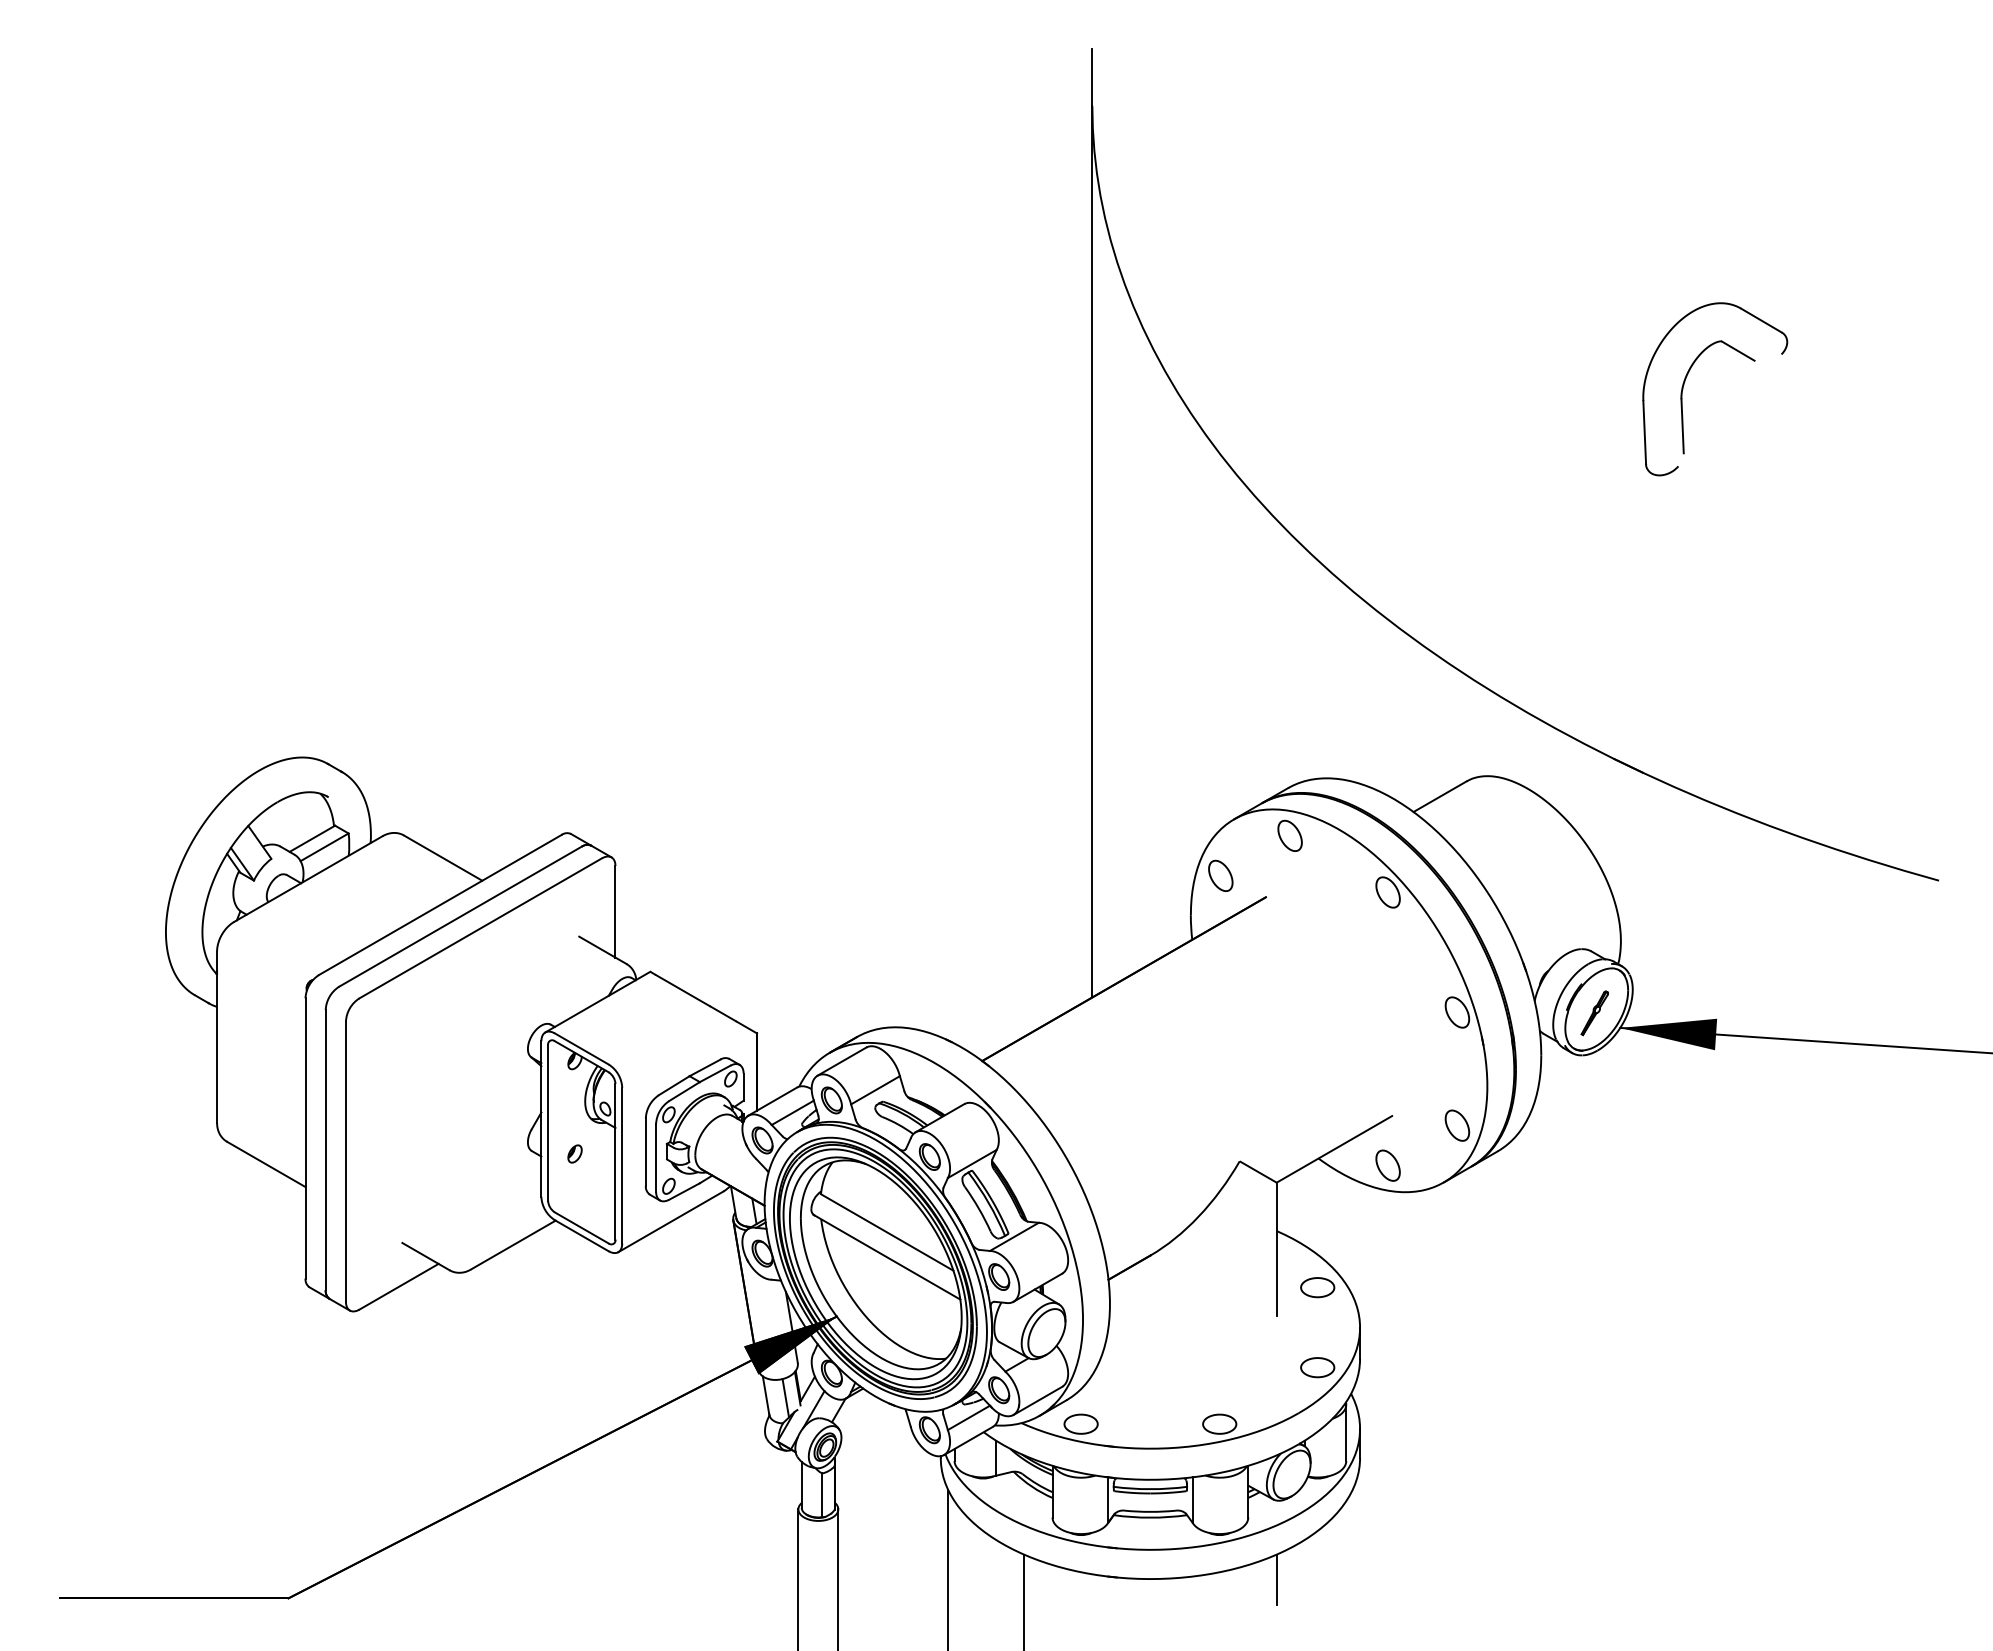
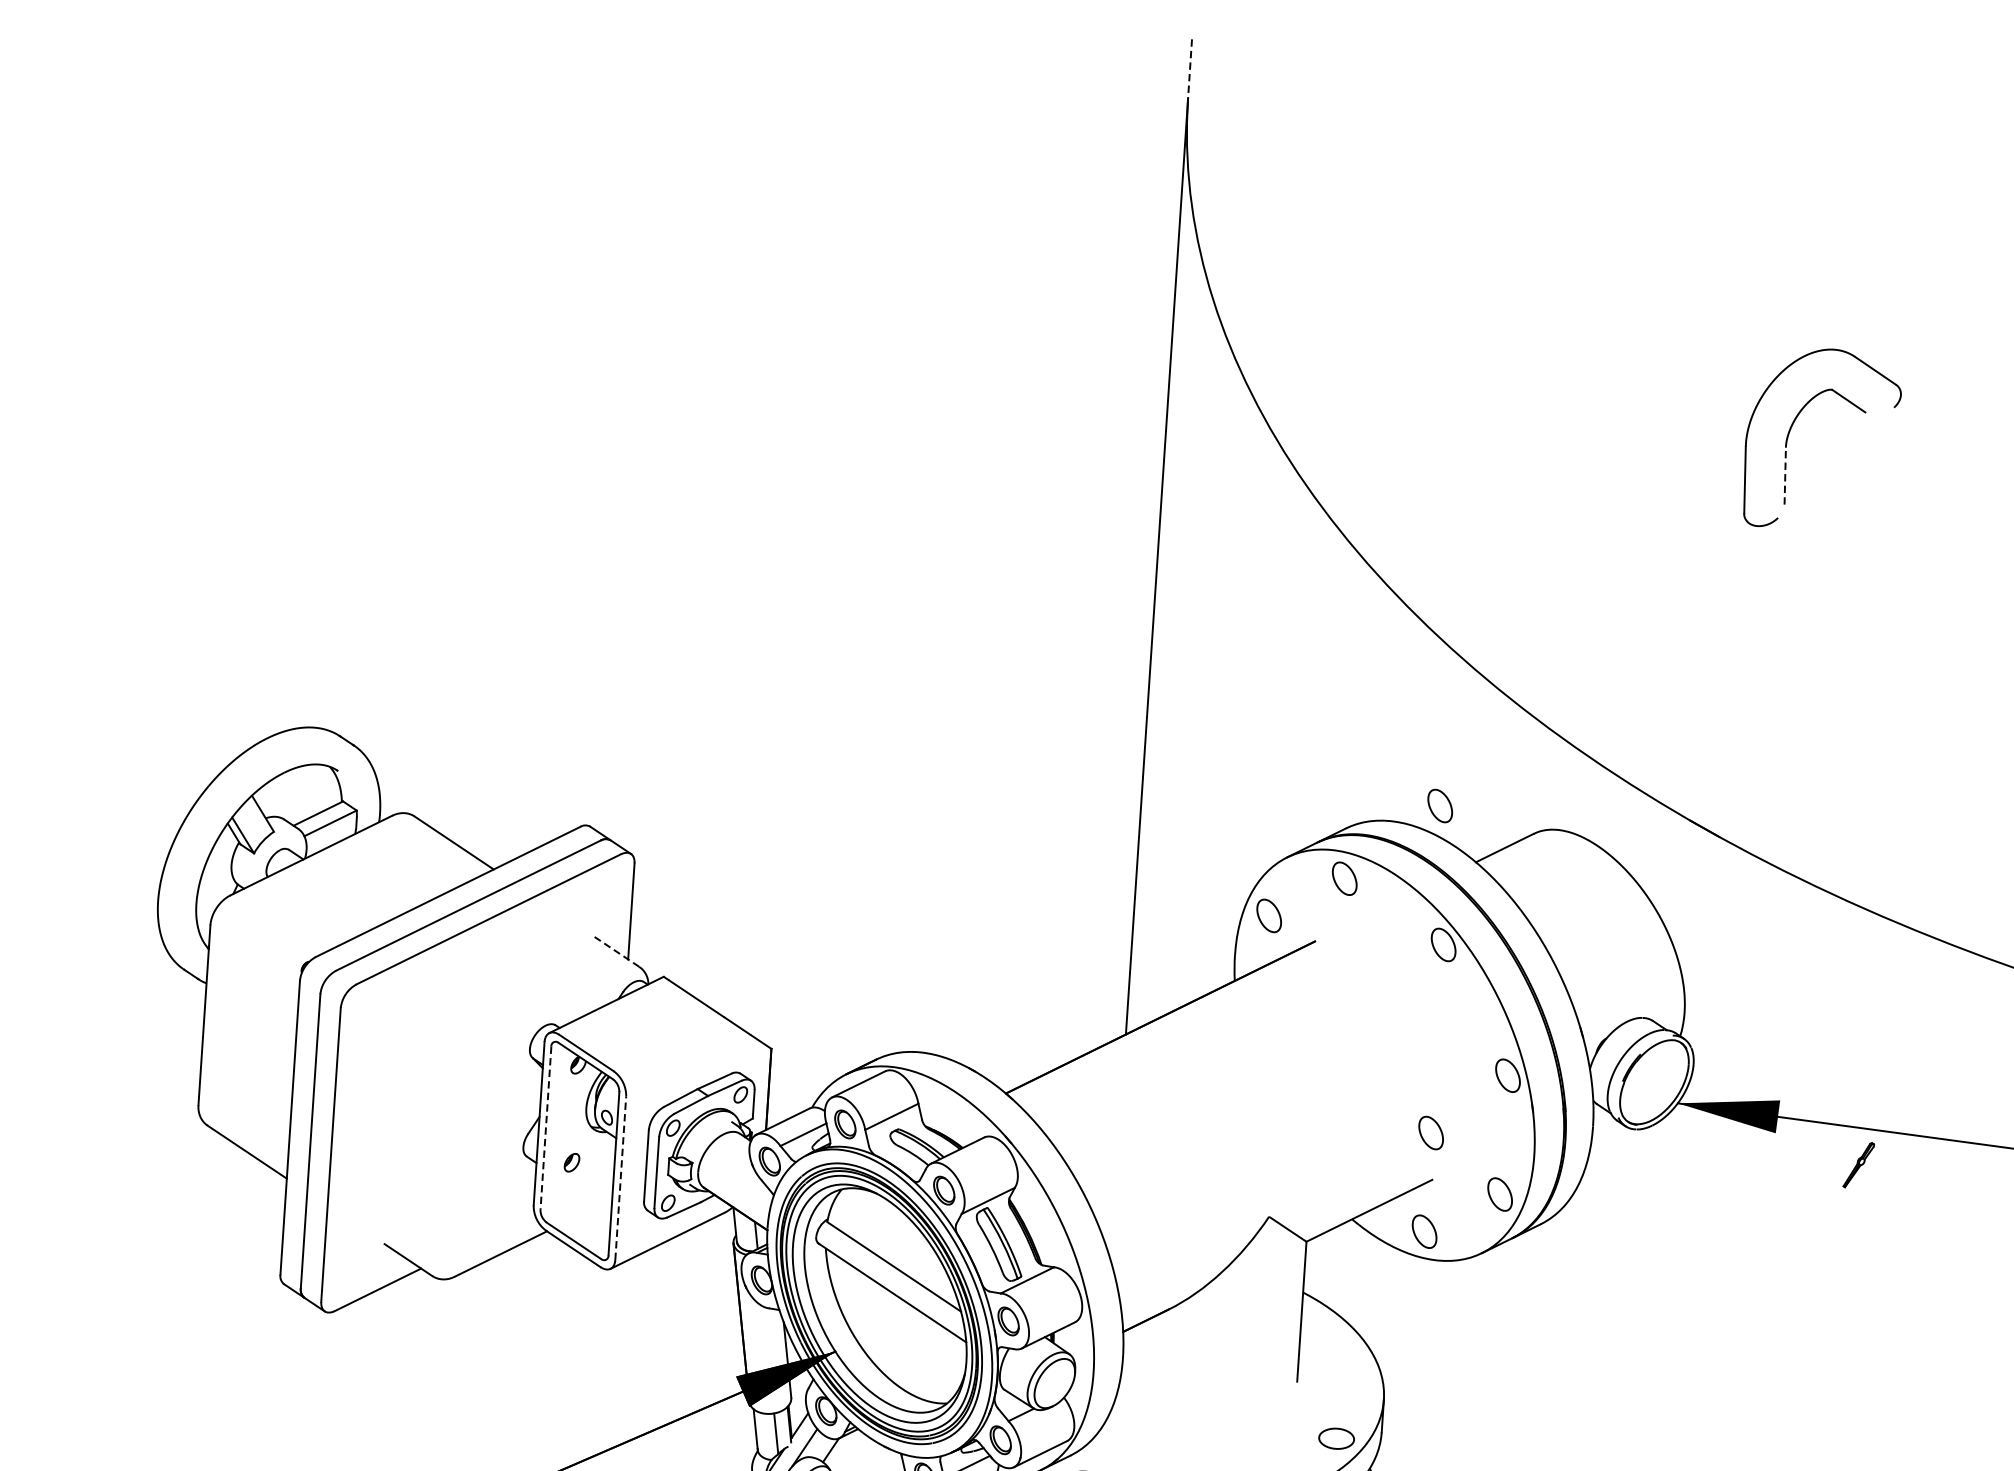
line: (1092, 78) -> (1190, 69), solid -> dashed
line: (1682, 425) -> (1785, 475), solid -> dashed
part: (1375, 760) -> (1439, 805), added
line: (602, 950) -> (615, 951), solid -> dashed
part: (1594, 1013) -> (1858, 1165), moved
part: (1387, 1071) -> (1430, 1132), added
line: (548, 1122) -> (546, 1127), solid -> dashed
line: (622, 1165) -> (621, 1178), solid -> dashed
part: (1317, 1287) -> (1342, 1354), removed

